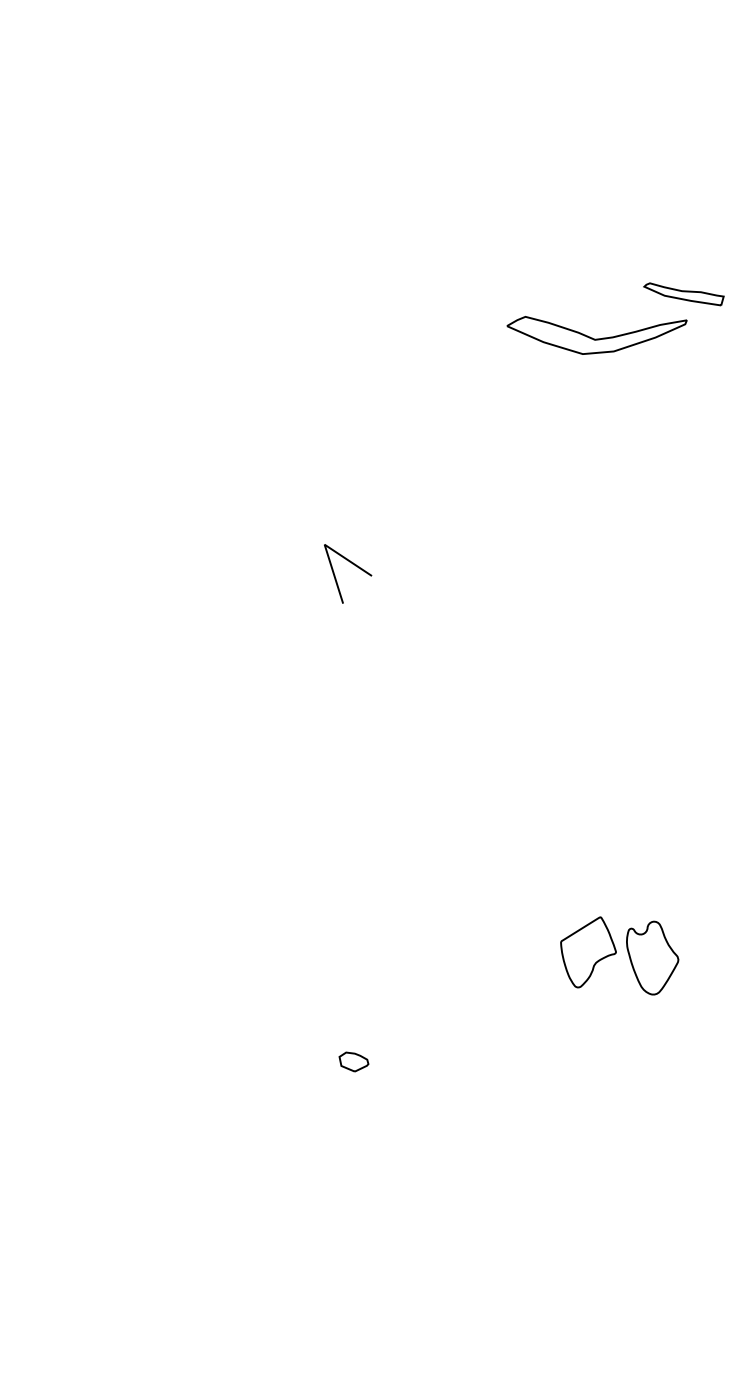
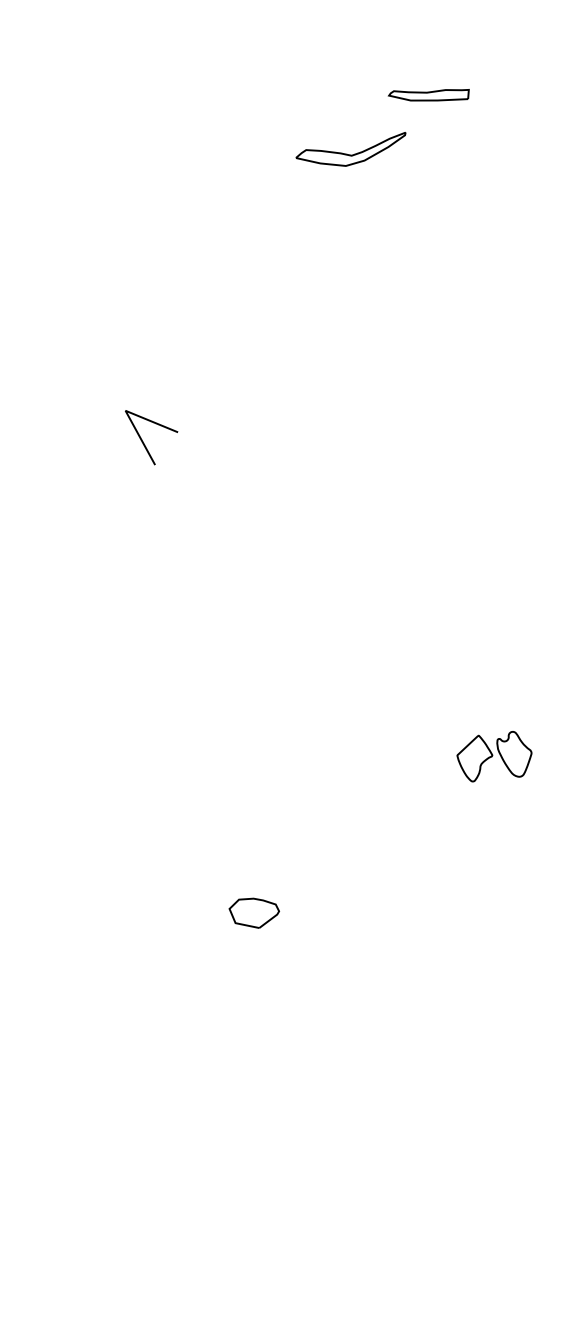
part: (597, 335) -> (352, 152), size x0.62
part: (619, 956) -> (494, 757), size x0.62
part: (353, 1061) -> (254, 912), size x1.67

